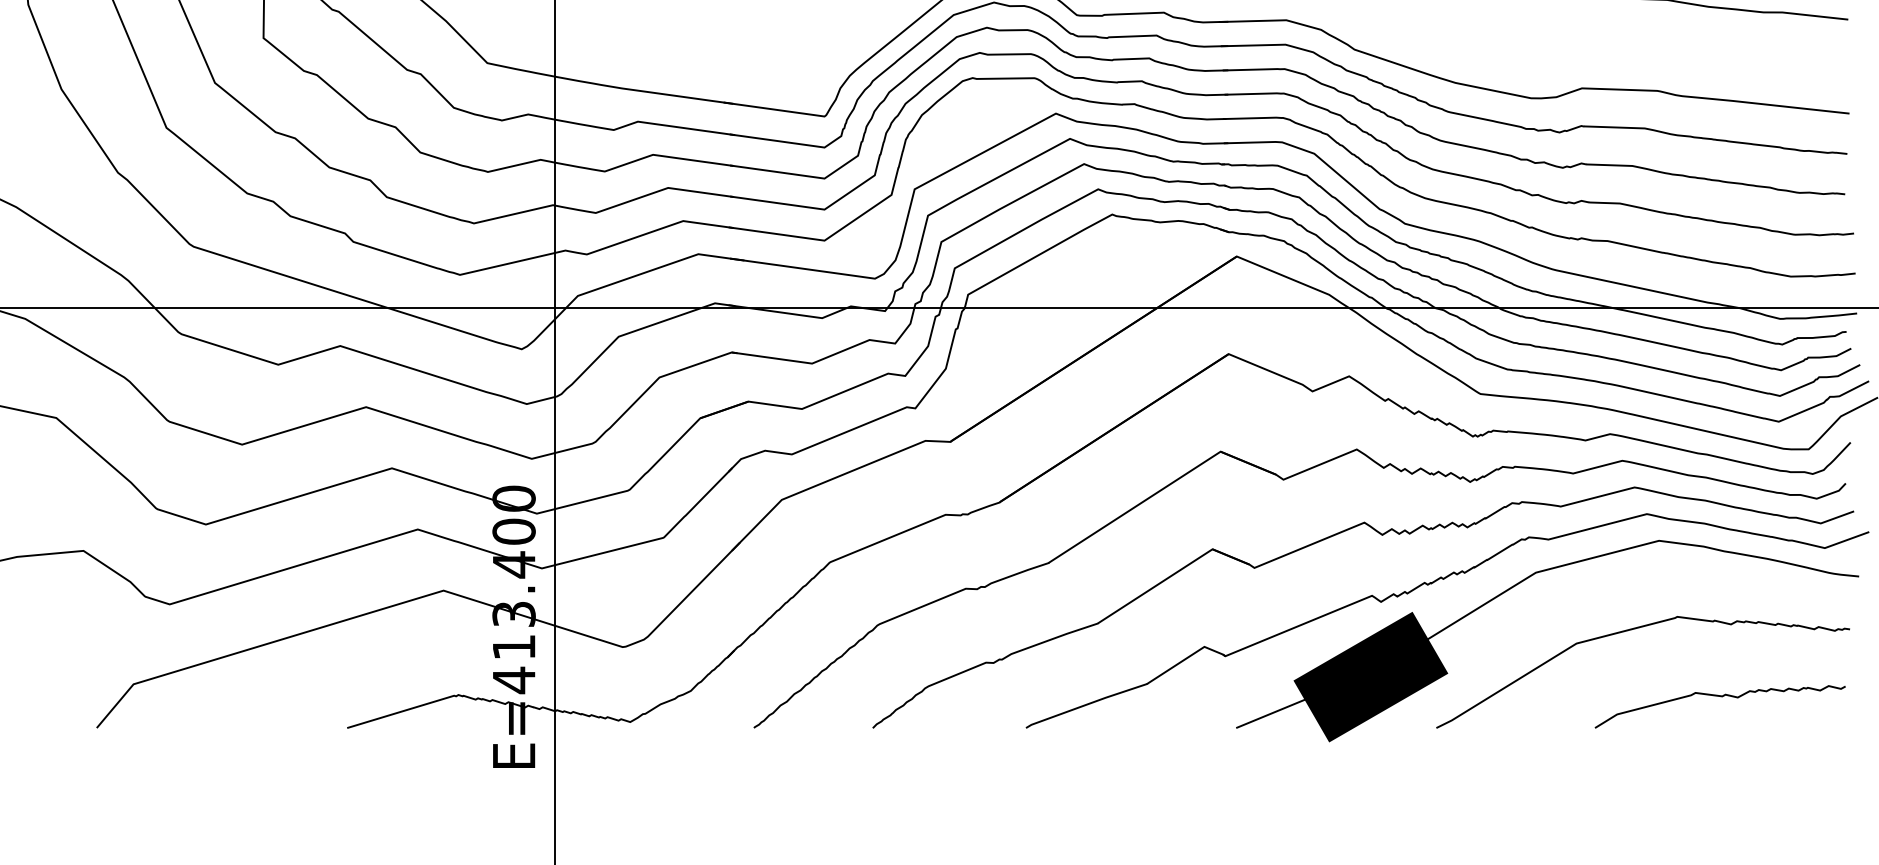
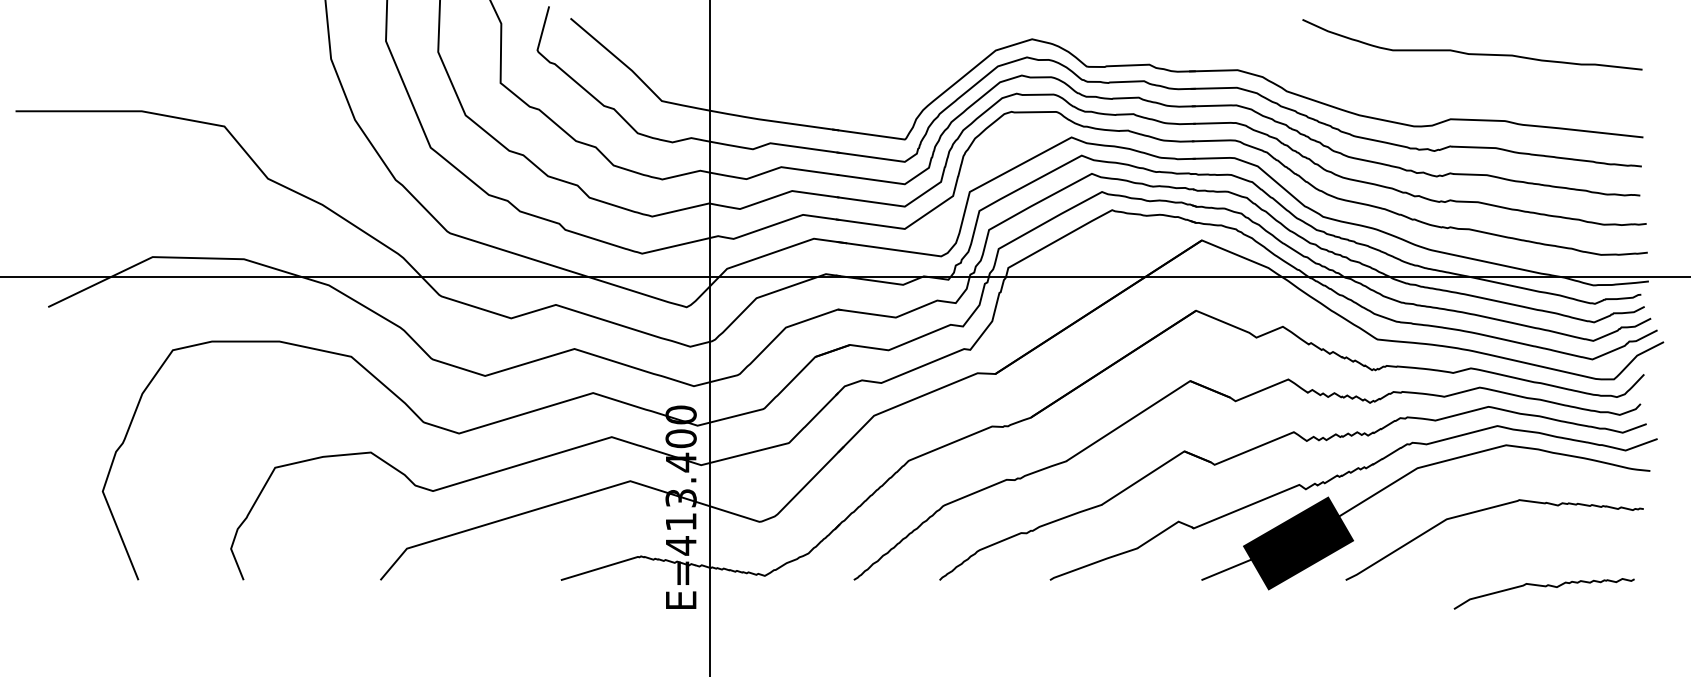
curve: (1720, 697) -> (1544, 587), moved

